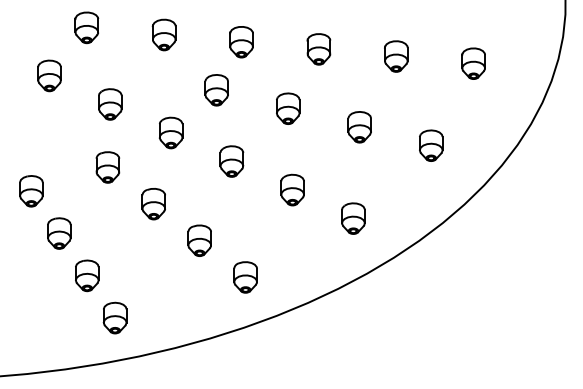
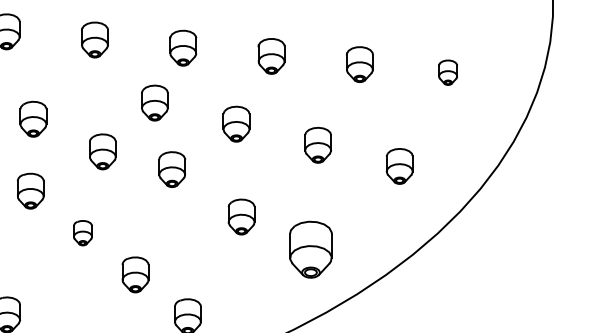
part: (473, 63) -> (447, 72), size x0.7
part: (231, 161) -> (171, 169), moved
part: (153, 204) -> (82, 233), size x0.7
part: (353, 218) -> (311, 249), size x1.6

